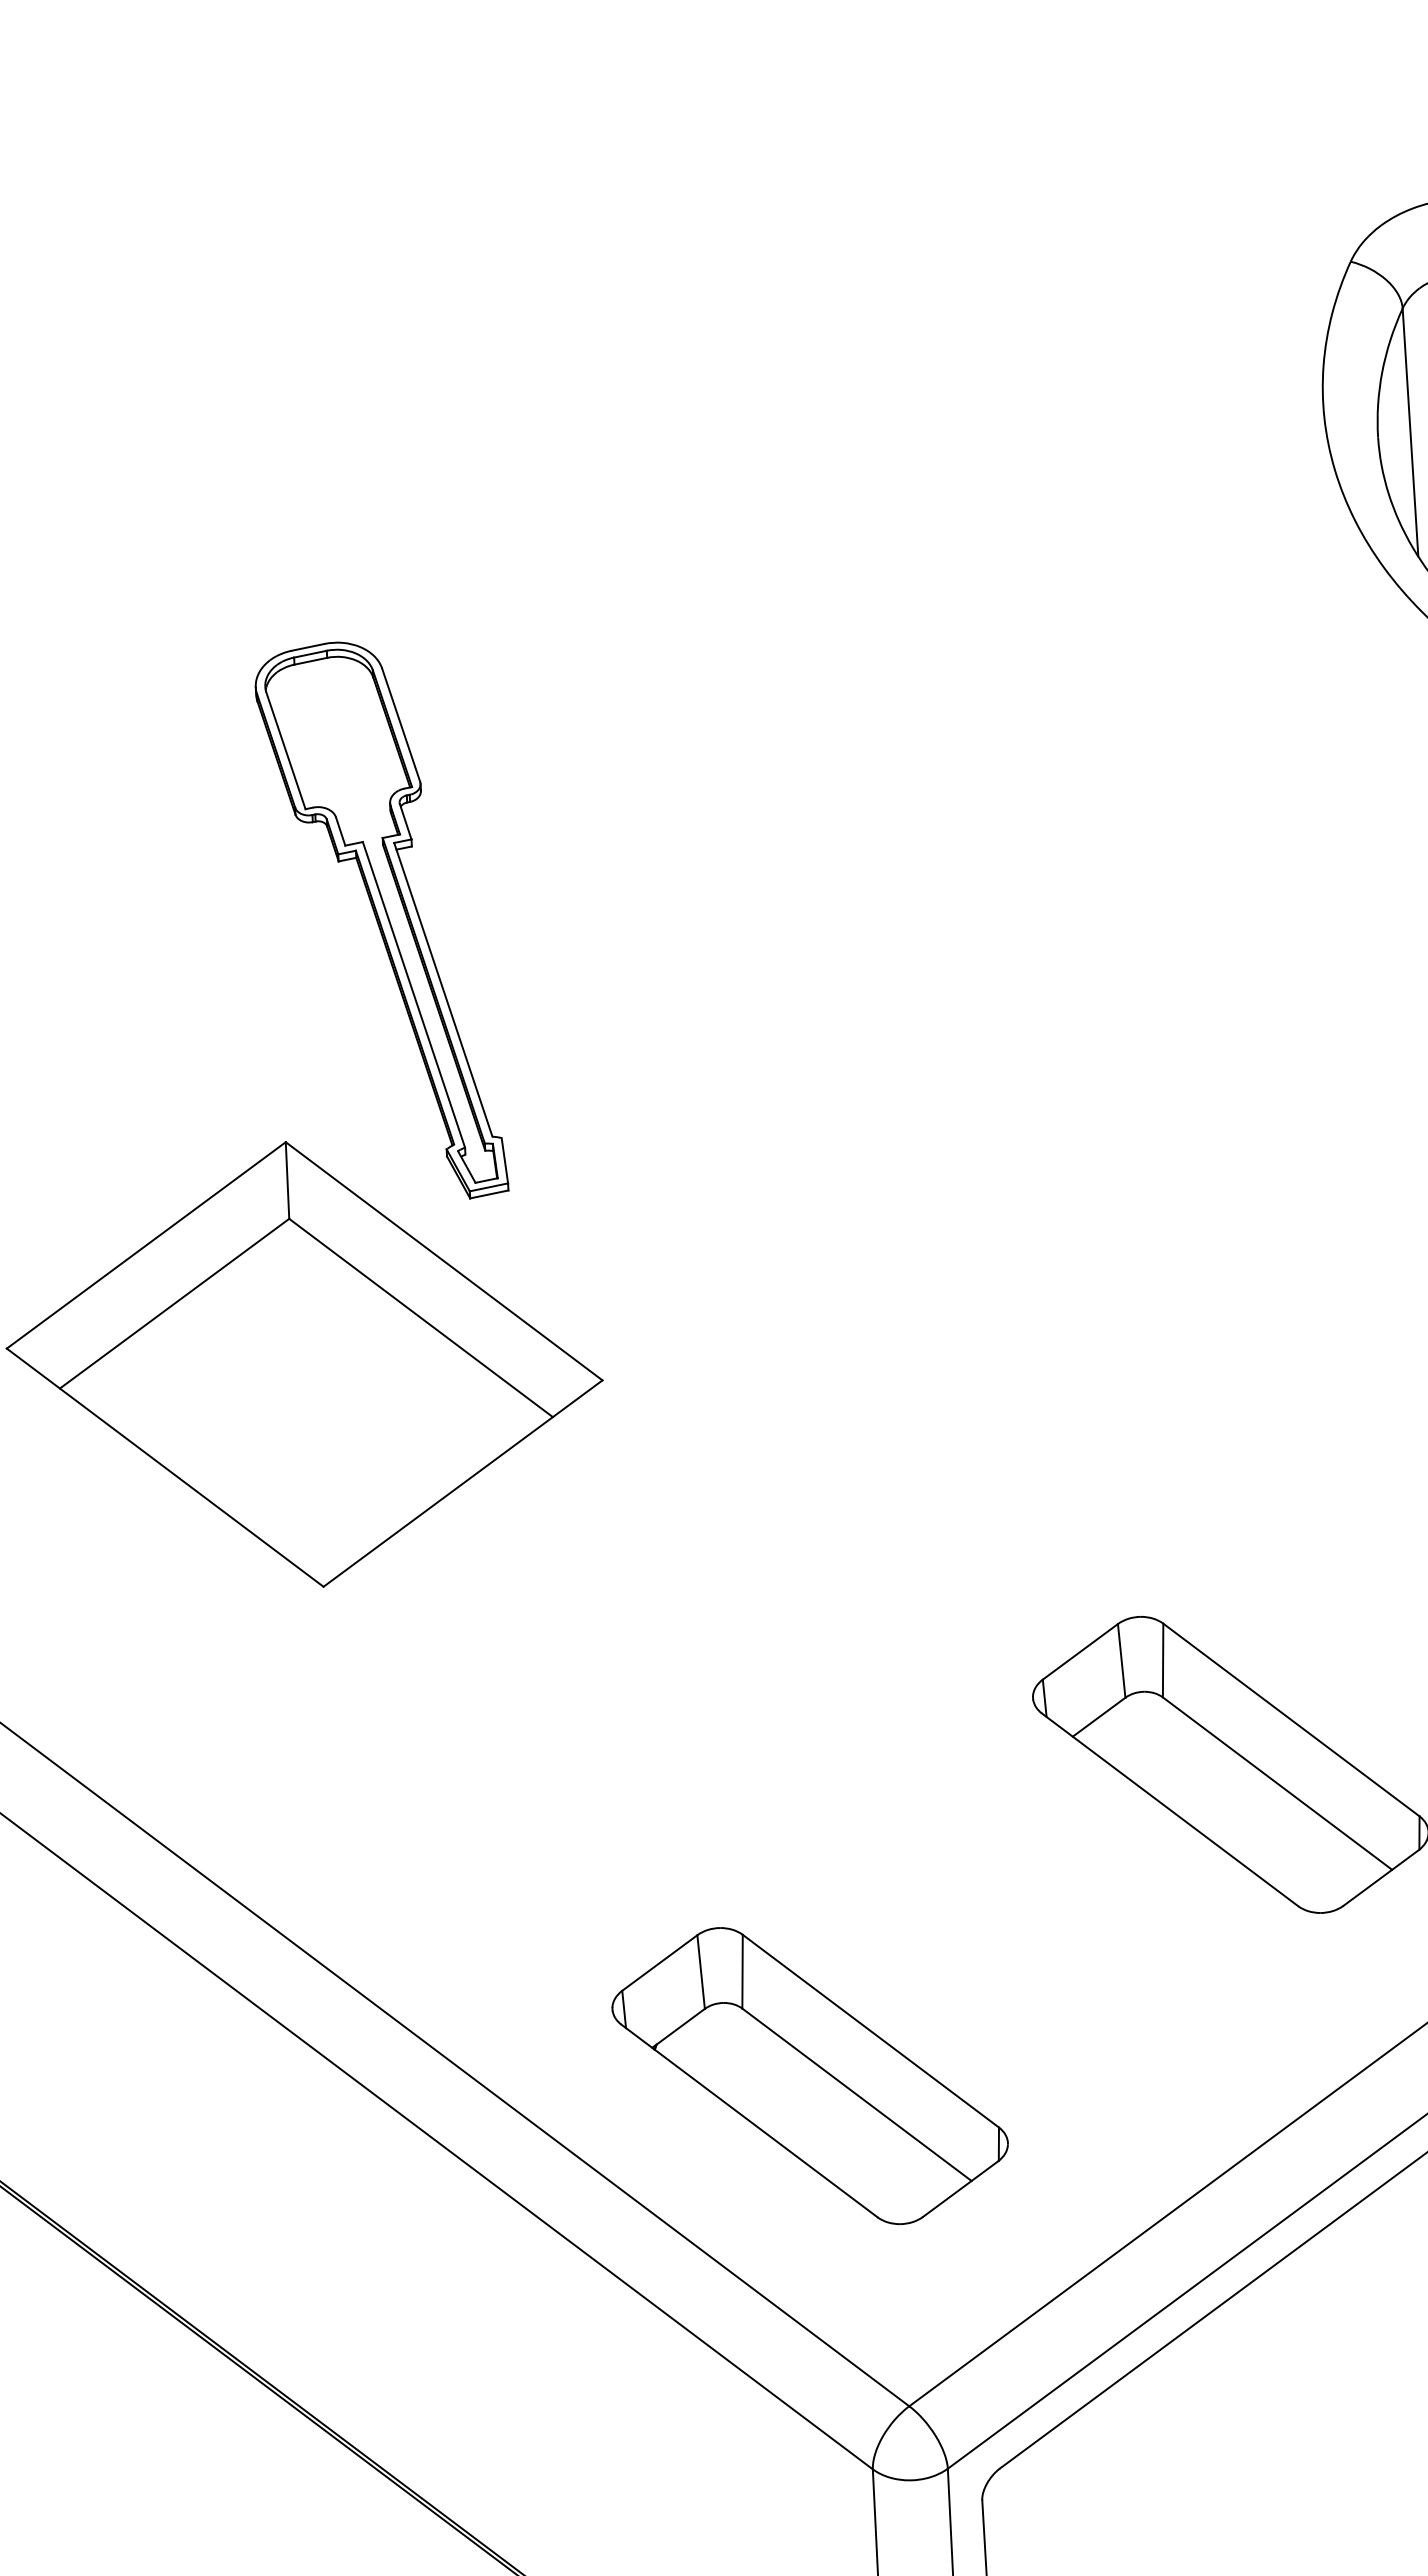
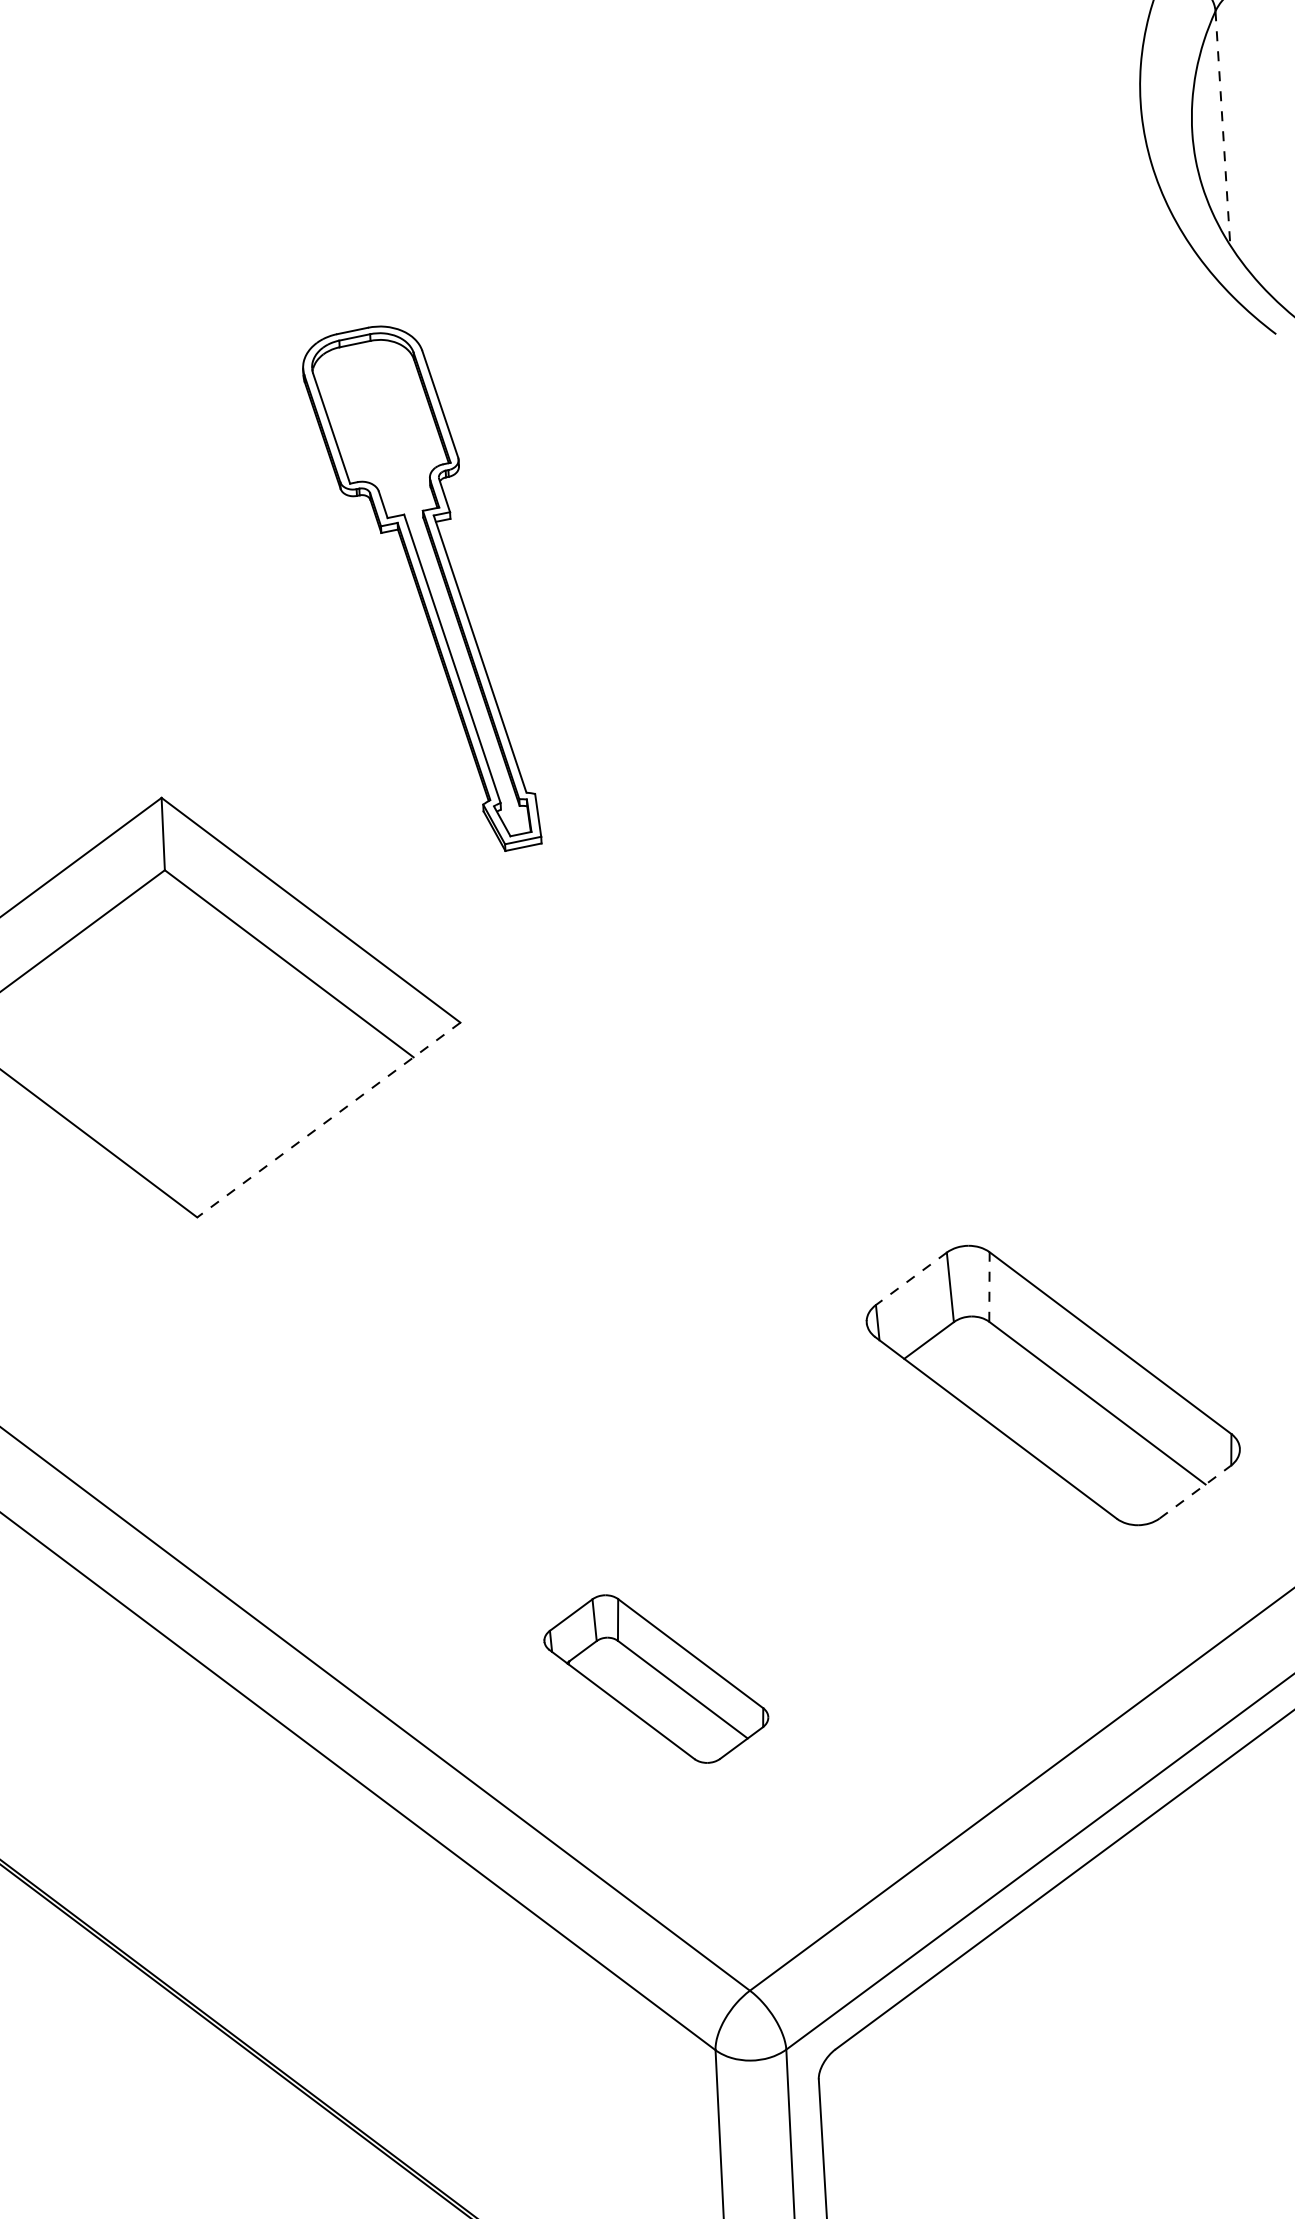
line: (1410, 432) -> (1222, 128), solid -> dashed
part: (381, 920) -> (421, 588), moved
line: (463, 1483) -> (329, 1119), solid -> dashed
line: (1080, 1651) -> (911, 1278), solid -> dashed
line: (1163, 1660) -> (989, 1286), solid -> dashed
line: (1381, 1878) -> (1195, 1492), solid -> dashed
part: (809, 2075) -> (655, 1678), size x0.6

